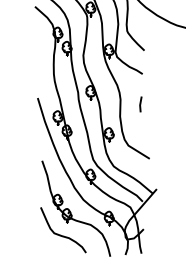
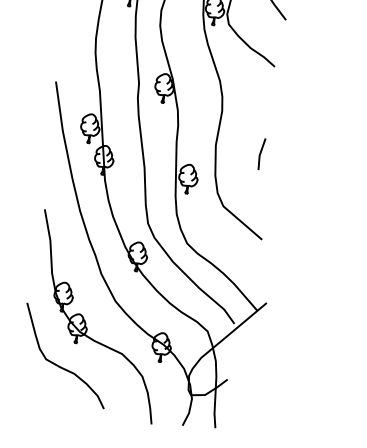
line: (140, 104) -> (260, 154), moved

